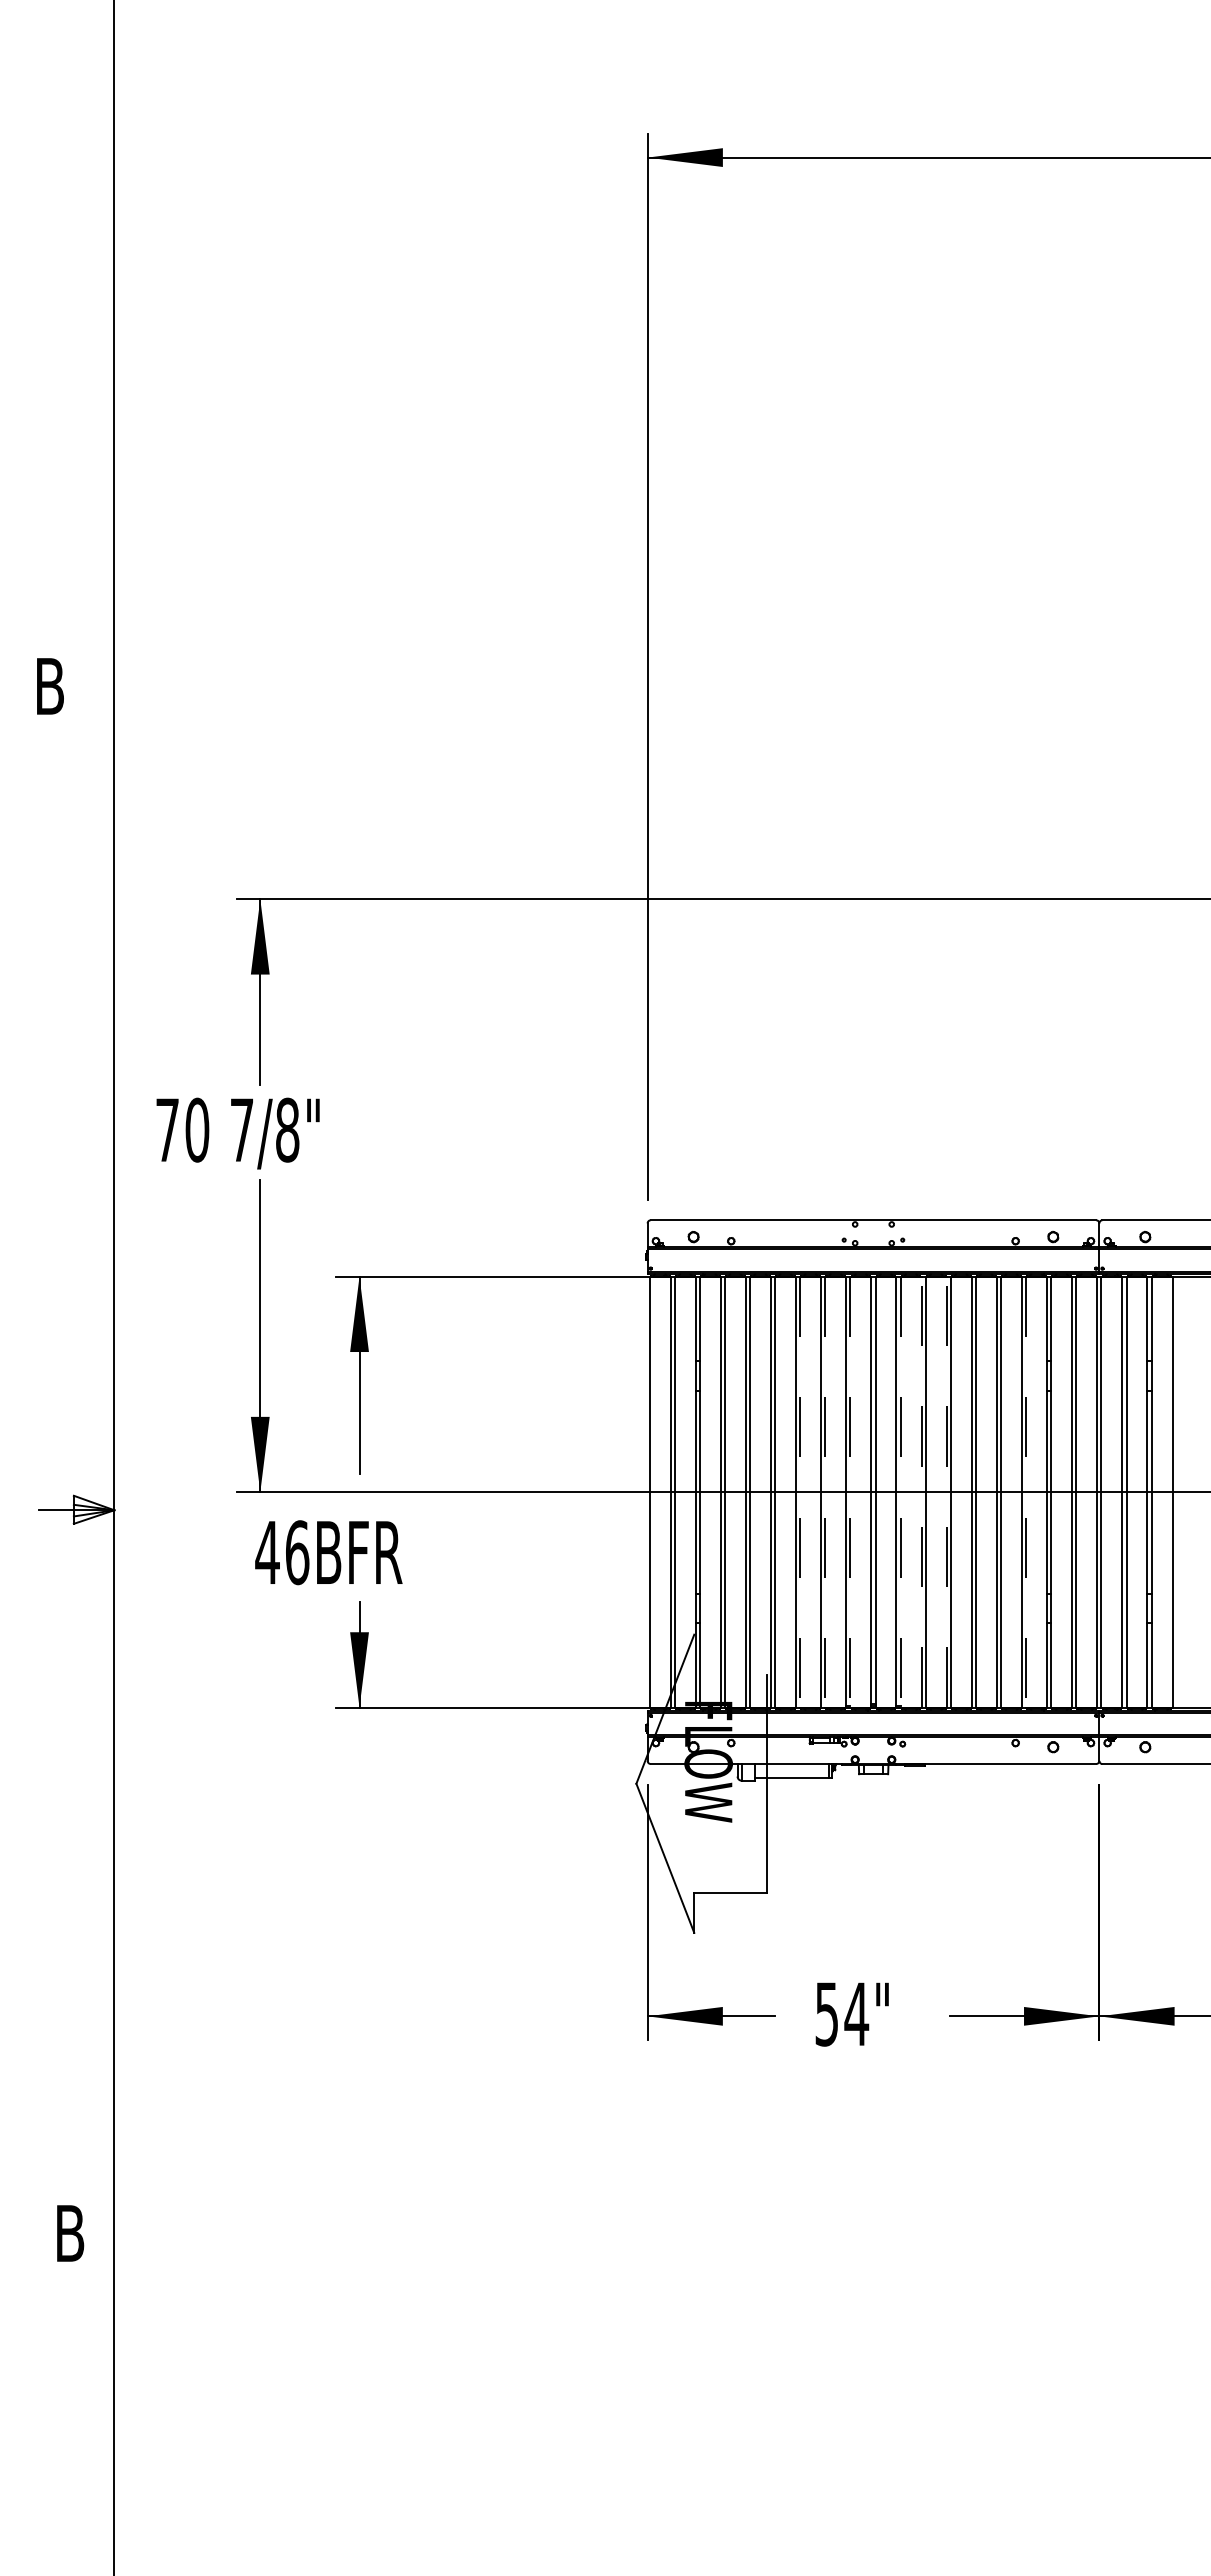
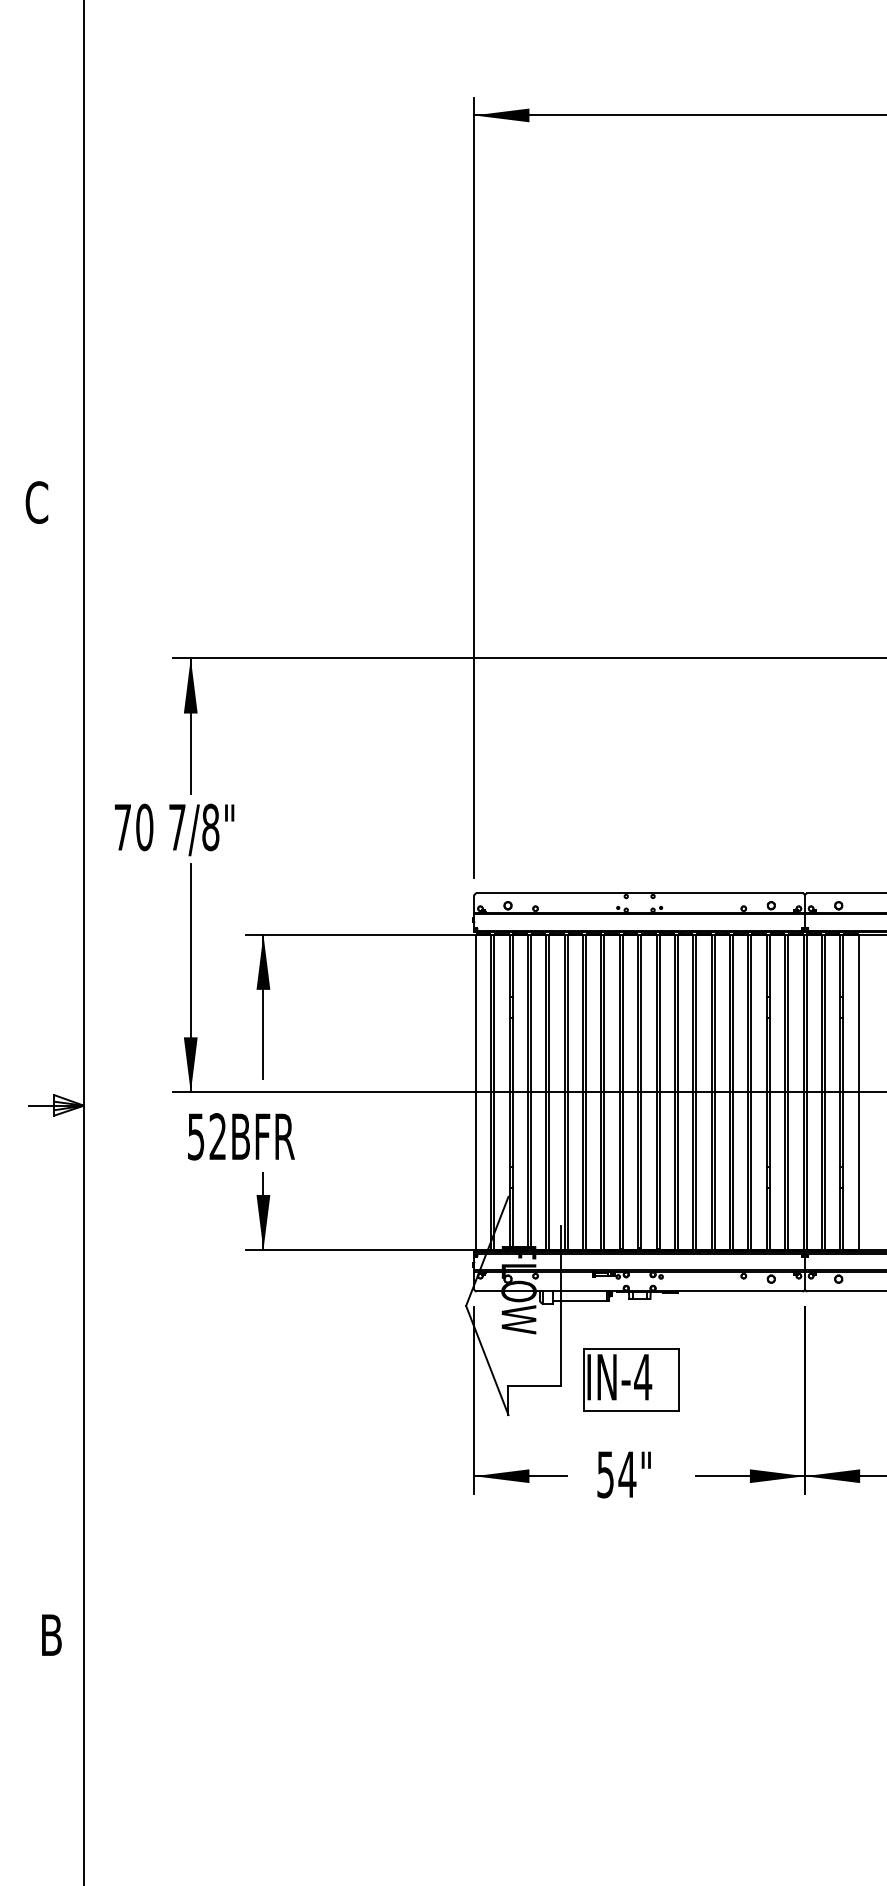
text: (49, 686) -> (36, 502), B -> C
line: (921, 1491) -> (674, 1091), dashed -> solid
line: (946, 1491) -> (693, 1091), dashed -> solid
line: (800, 1492) -> (586, 1092), dashed -> solid
line: (825, 1492) -> (604, 1092), dashed -> solid
line: (850, 1492) -> (622, 1092), dashed -> solid
line: (900, 1492) -> (659, 1092), dashed -> solid
line: (1026, 1492) -> (751, 1092), dashed -> solid
text: (282, 1552) -> (207, 1136), 46BFR -> 52BFR
part: (862, 1884) -> (631, 1379), added

